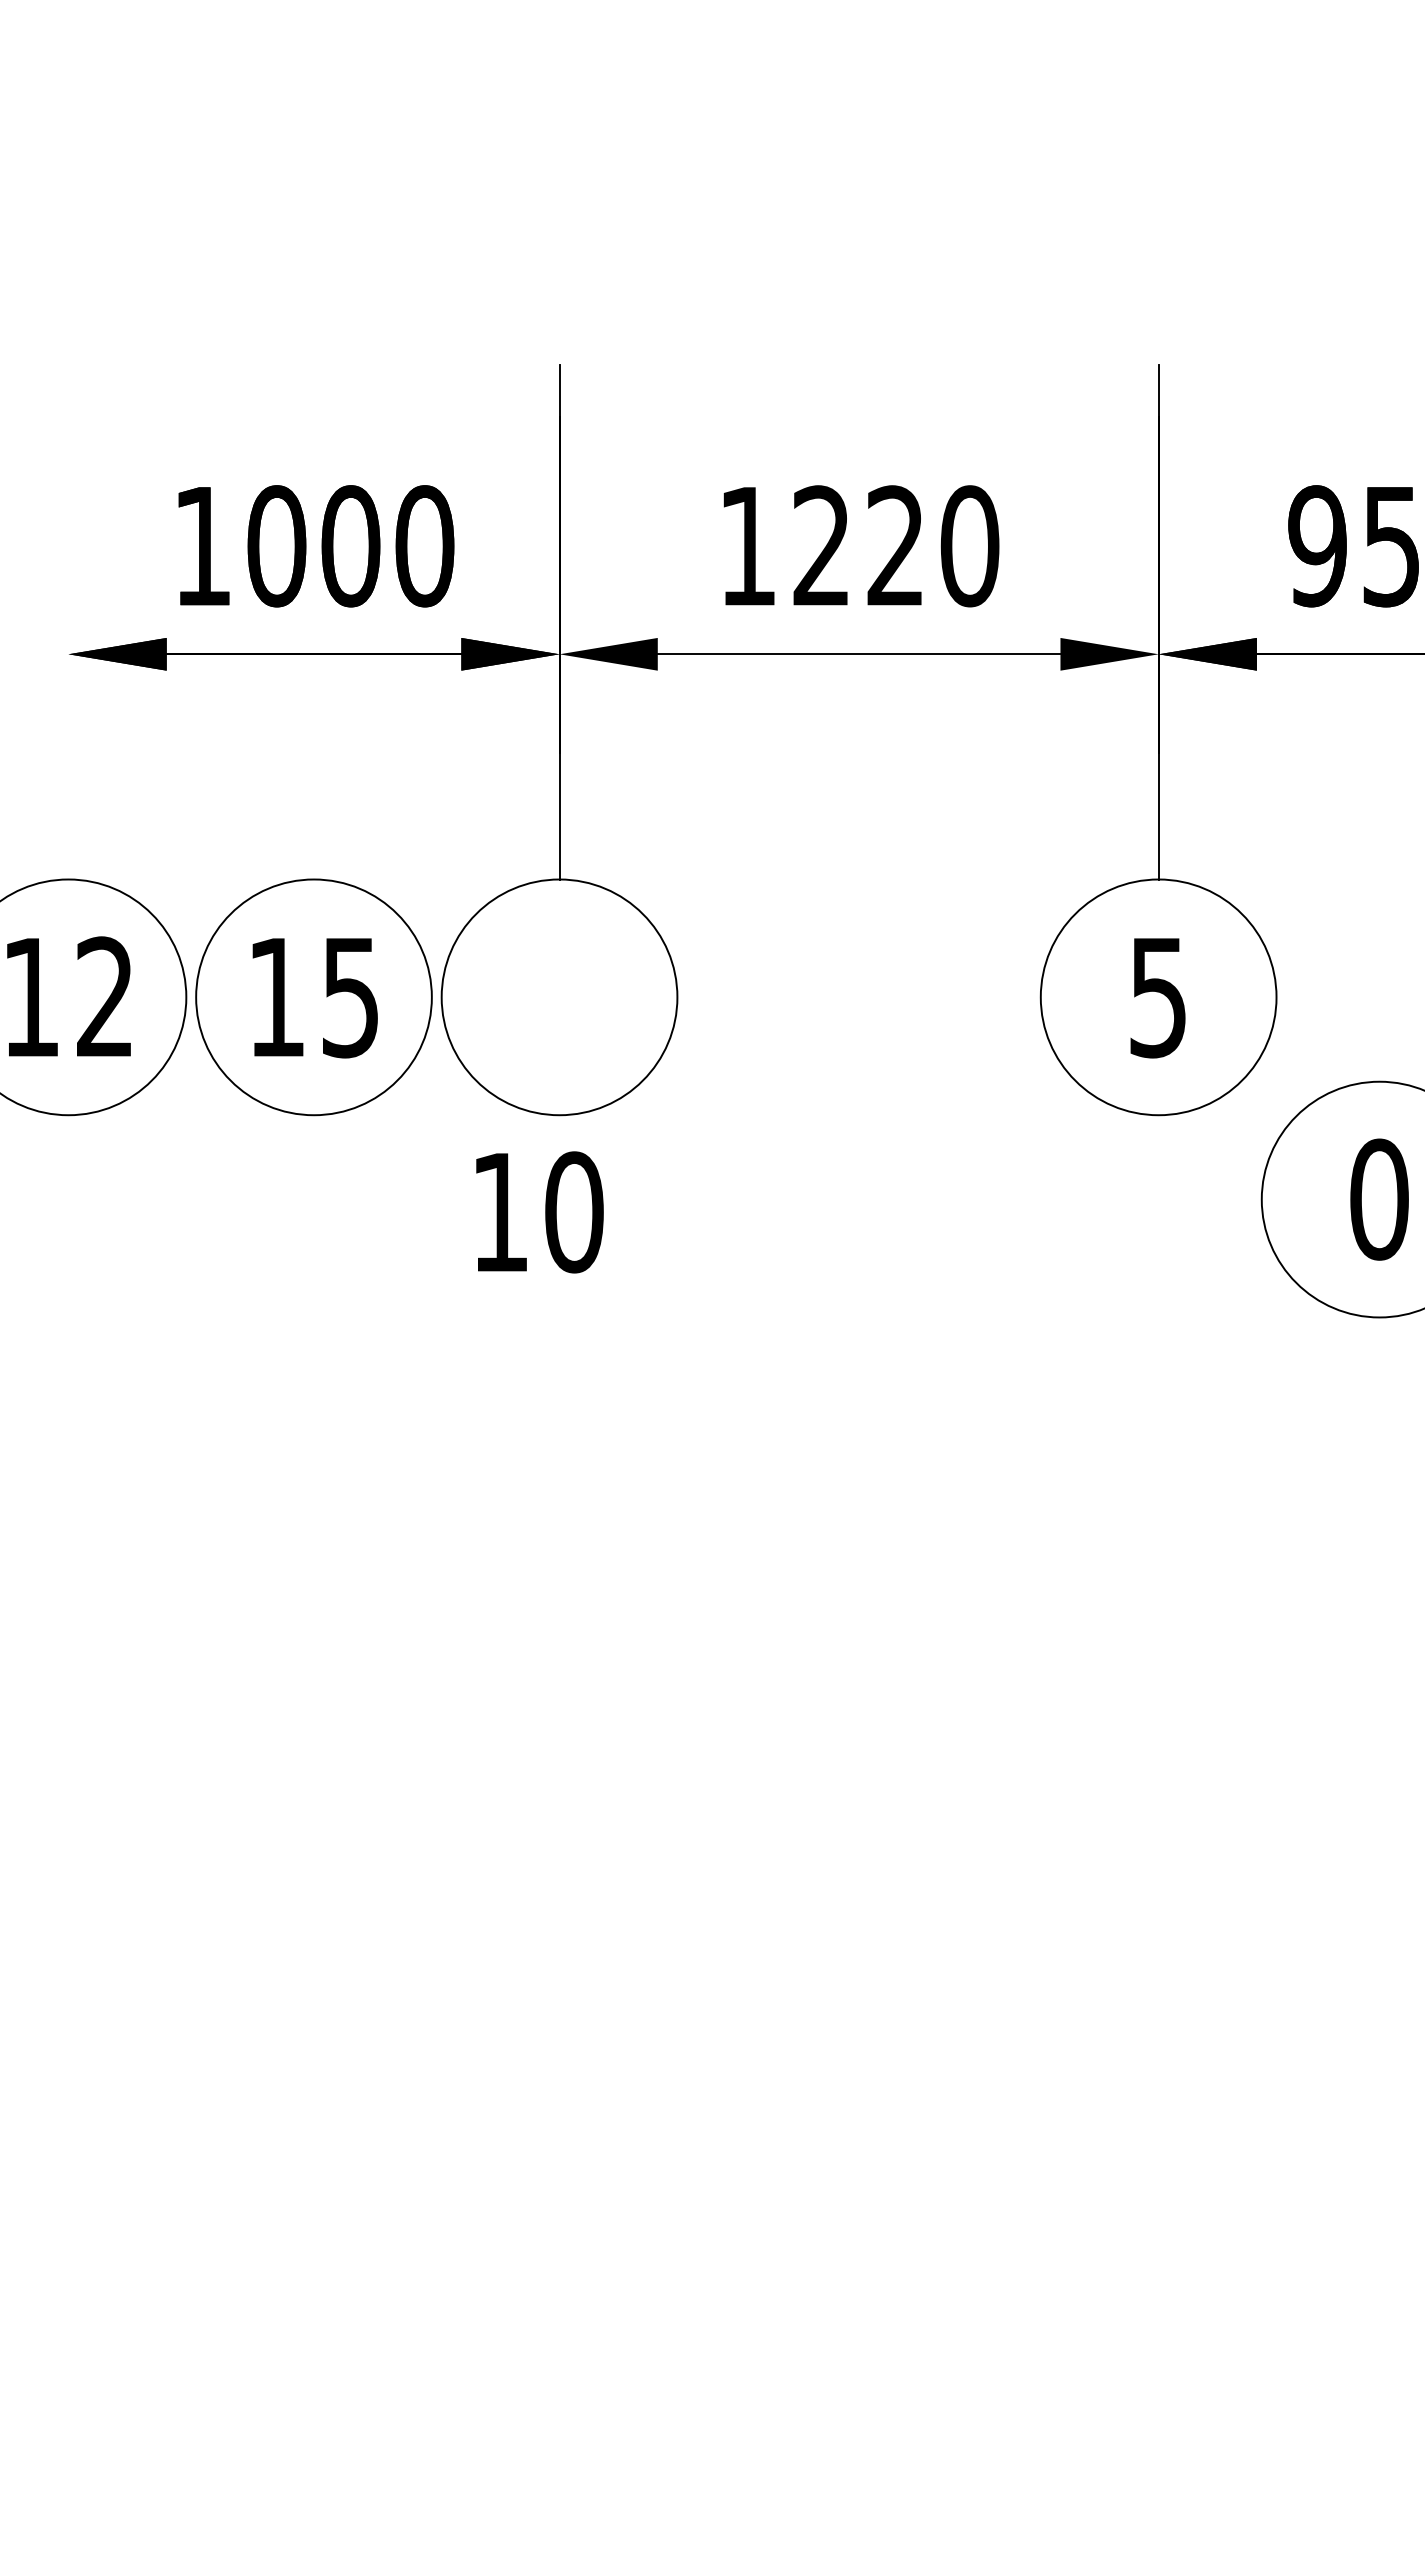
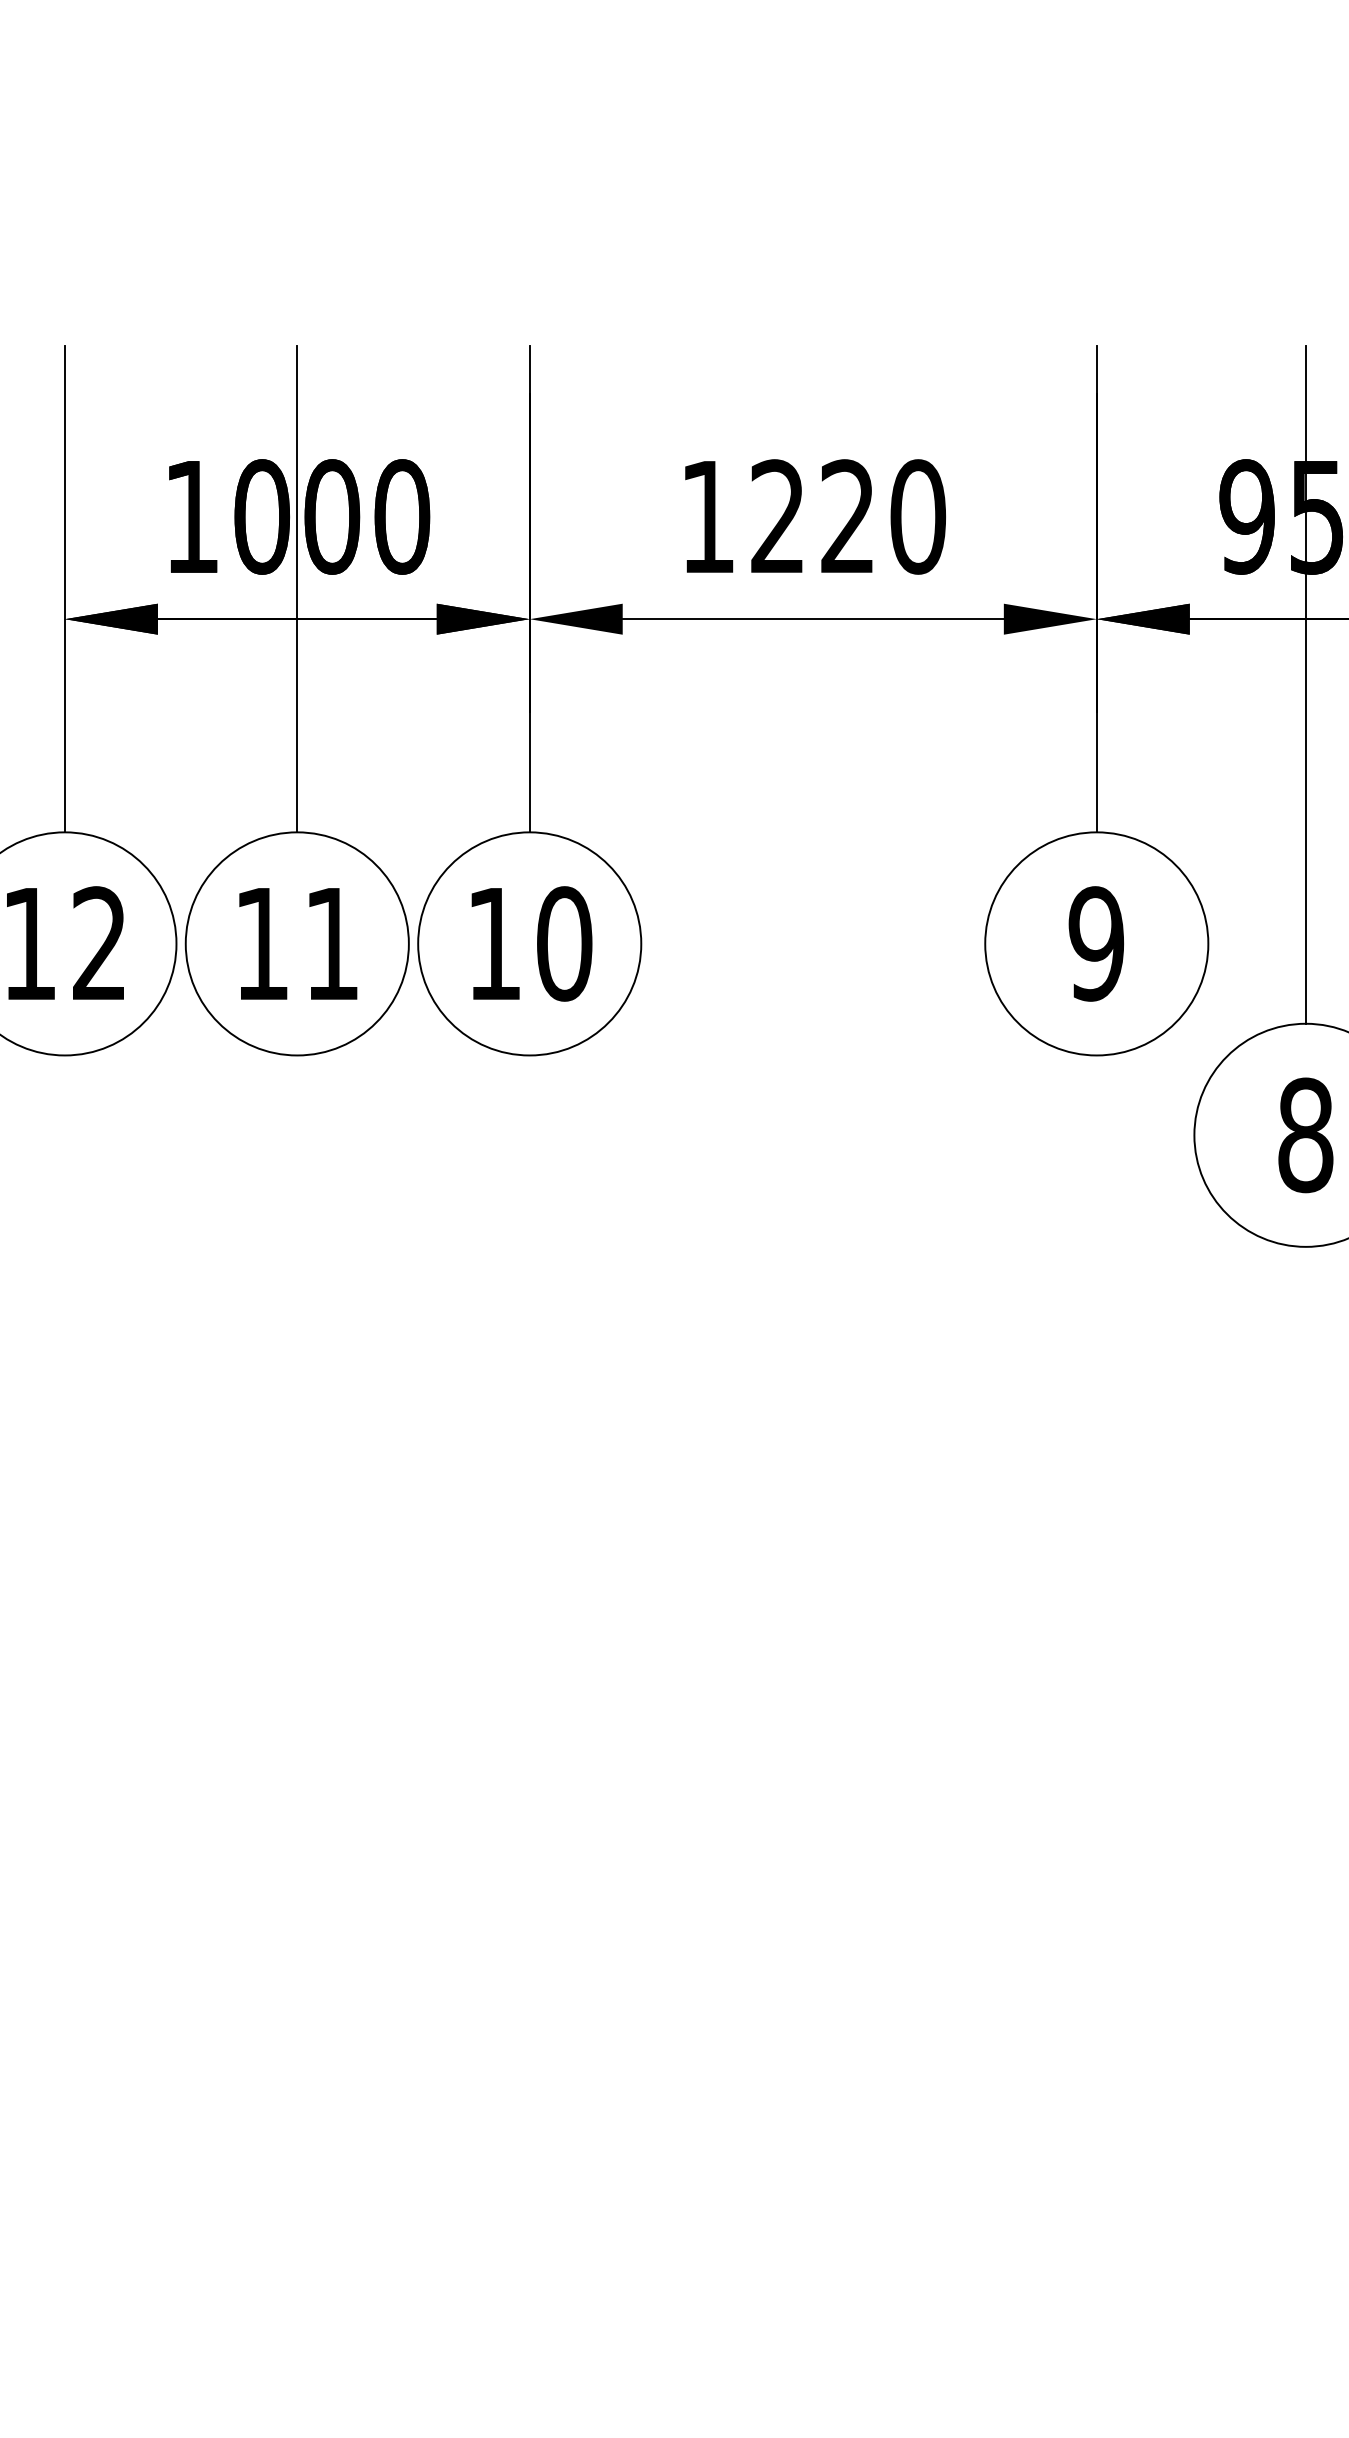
line: (68, 622) -> (64, 589), added
line: (314, 622) -> (297, 589), added
line: (1379, 723) -> (1305, 684), added
text: (1158, 997) -> (1096, 944), 5 -> 9
text: (350, 998) -> (331, 944), 15 -> 11
text: (1379, 1199) -> (1305, 1135), 0 -> 8
text: (539, 1212) -> (531, 944), moved

